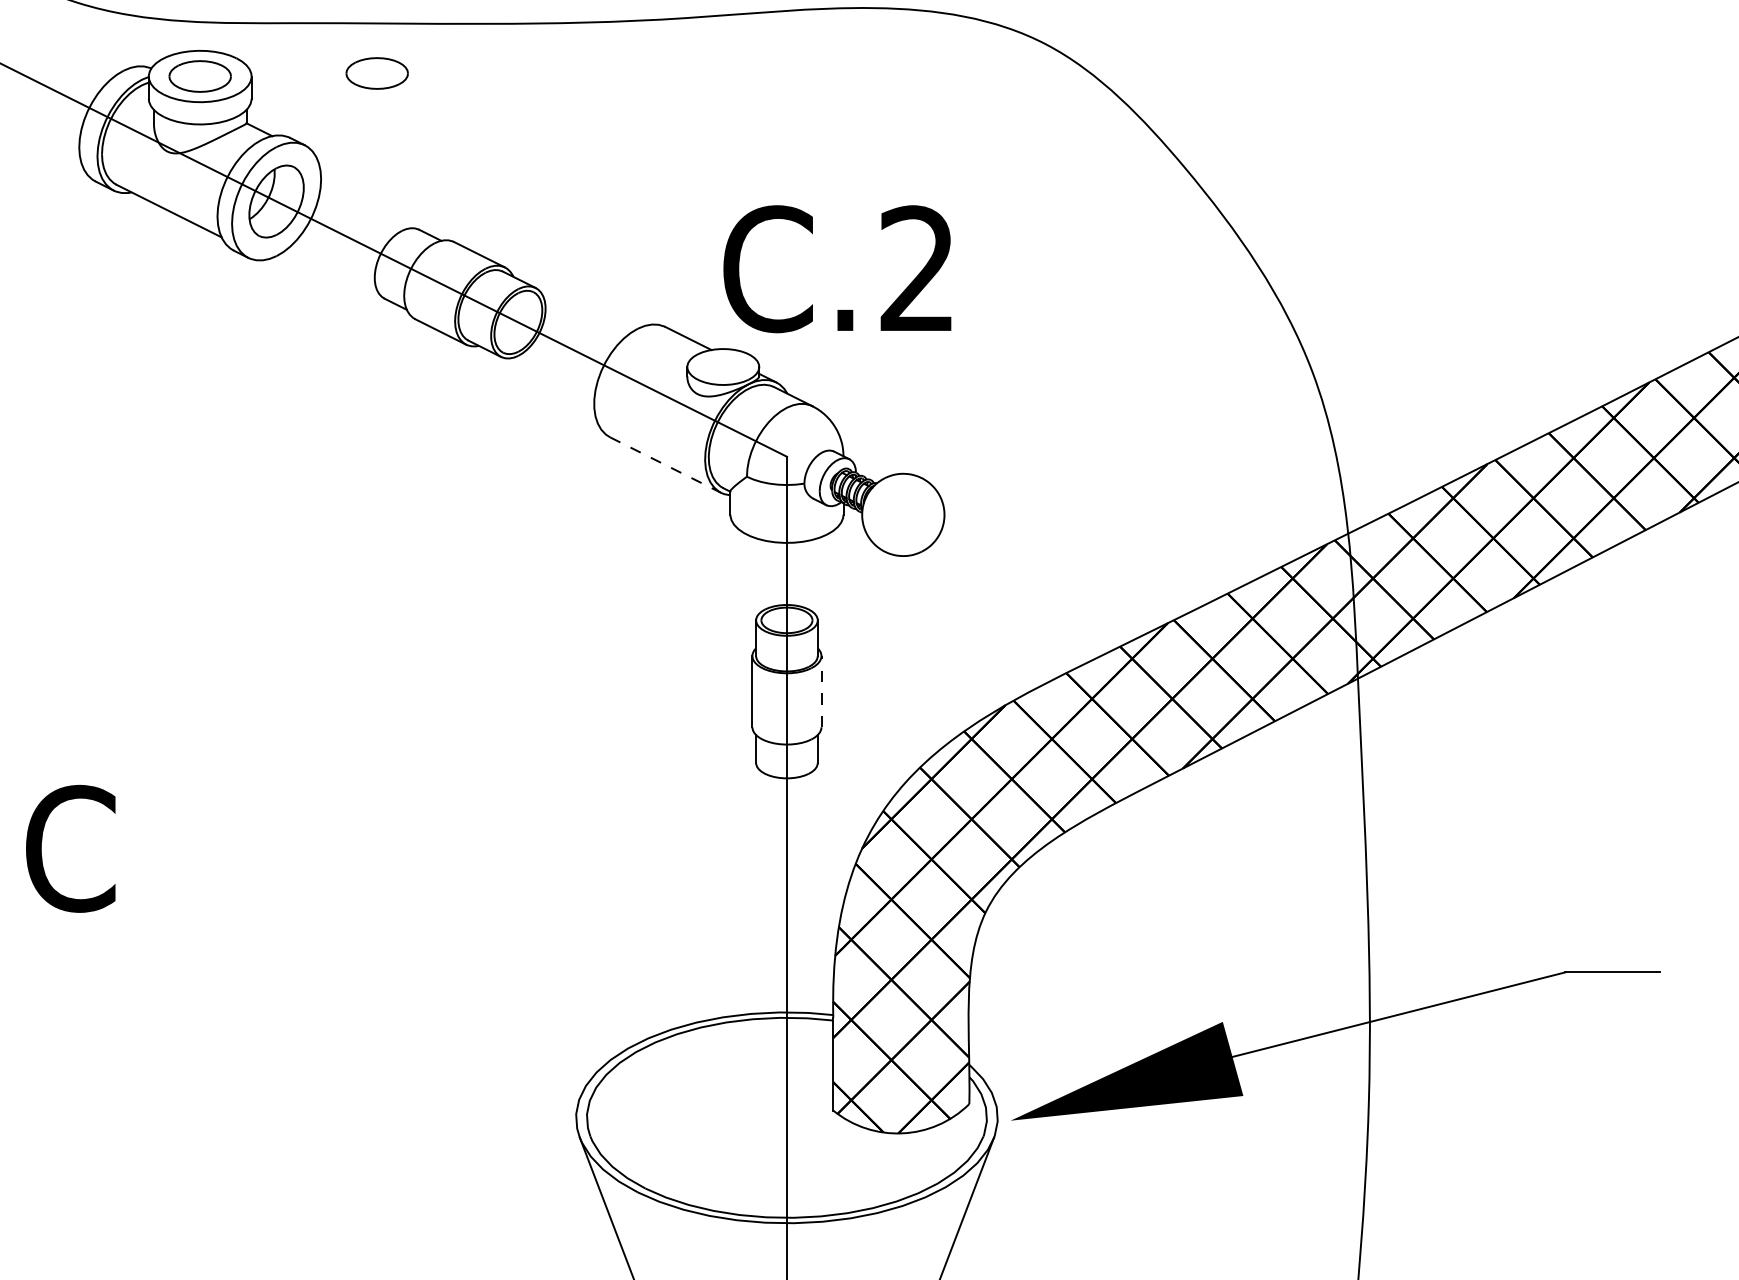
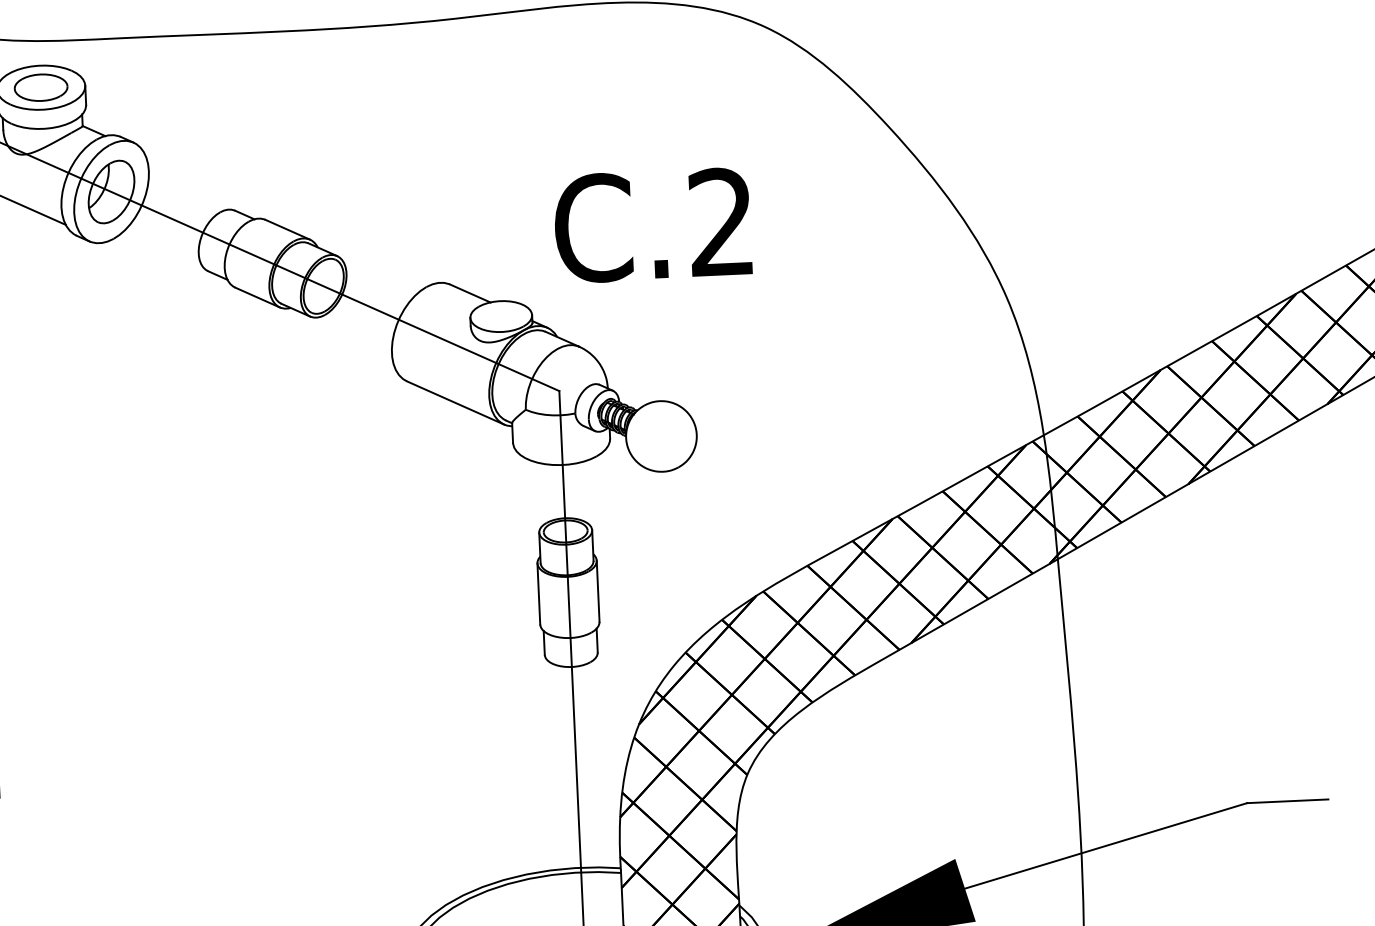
part: (376, 73) -> (192, 78), removed
text: (837, 269) -> (652, 225), moved
line: (666, 465) -> (456, 403), dashed -> solid
line: (821, 691) -> (598, 591), dashed -> solid

